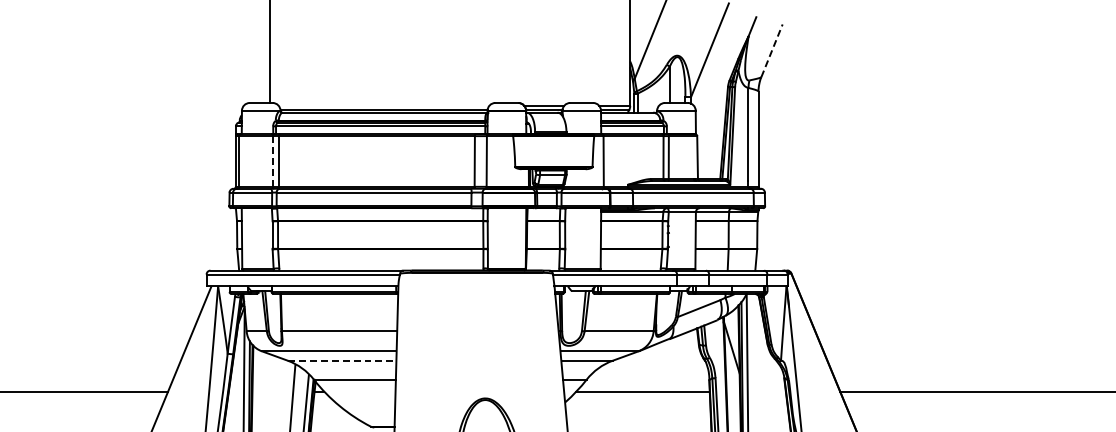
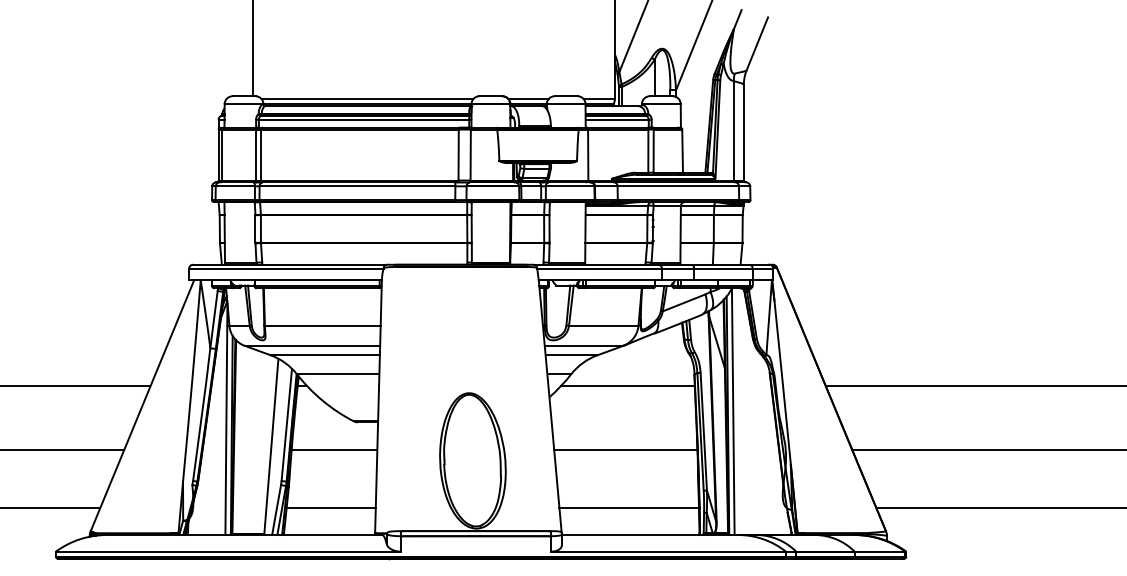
line: (772, 50) -> (757, 43), dashed -> solid
line: (384, 106) -> (367, 99), added
line: (273, 160) -> (256, 154), dashed -> solid
line: (342, 360) -> (325, 355), dashed -> solid

